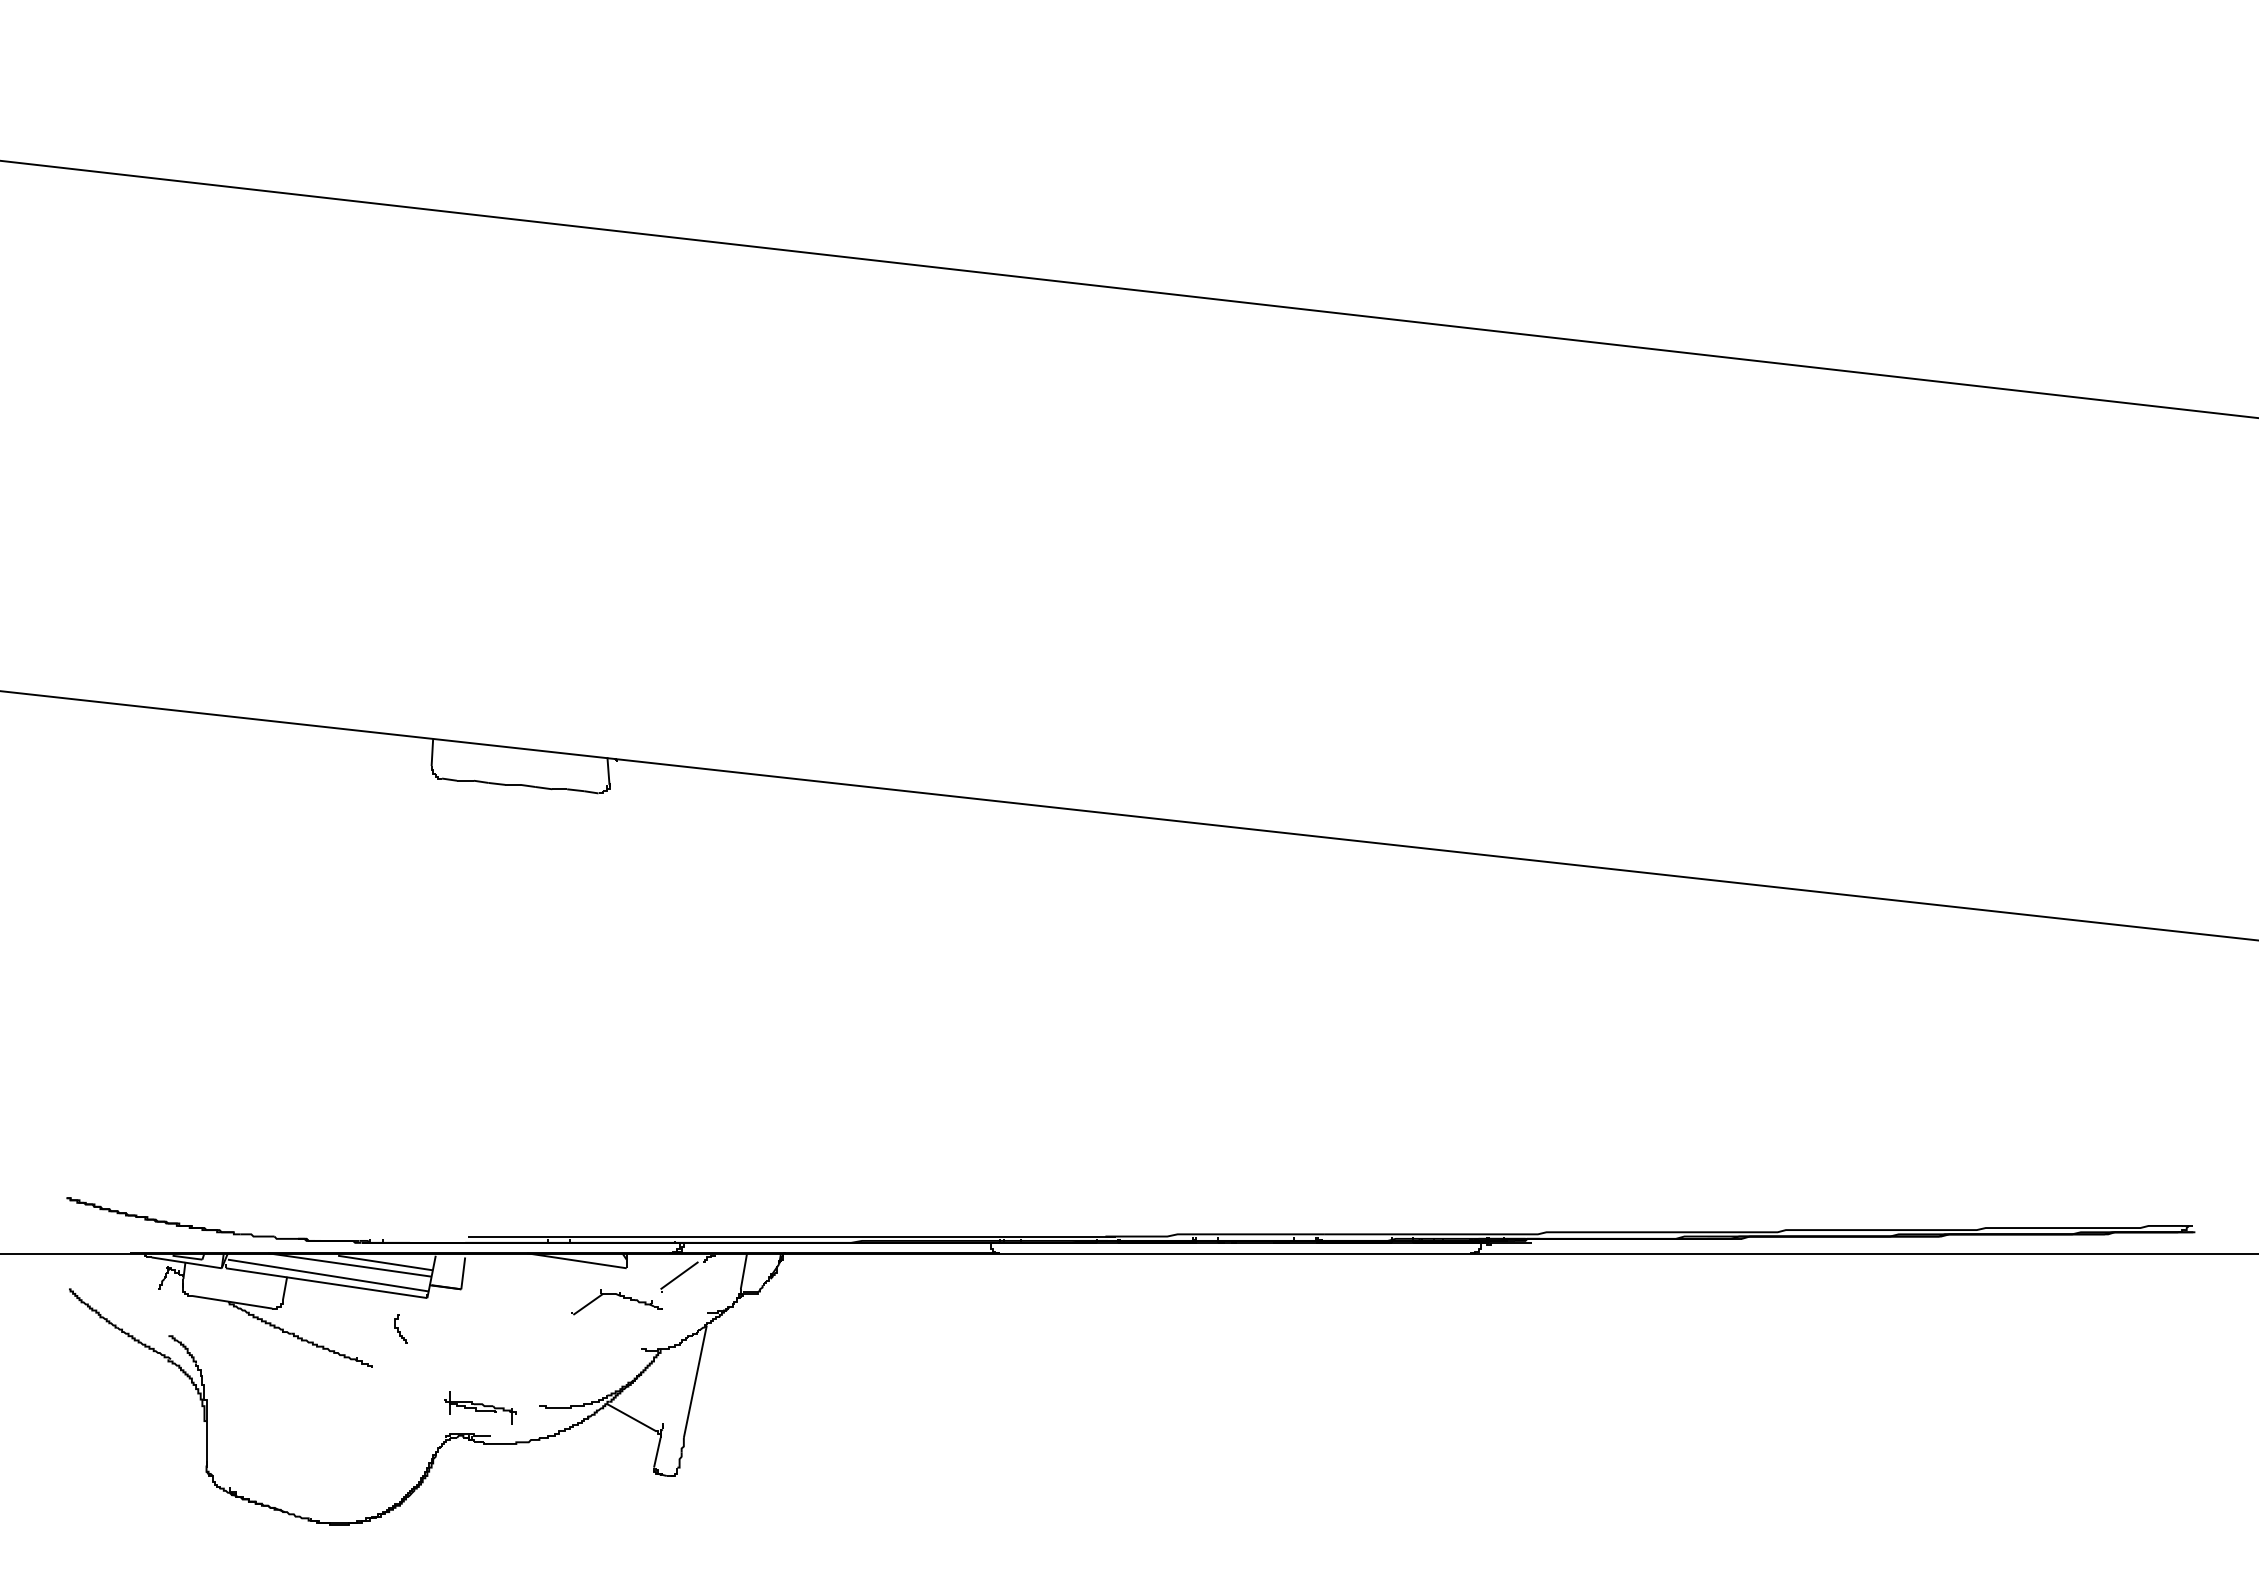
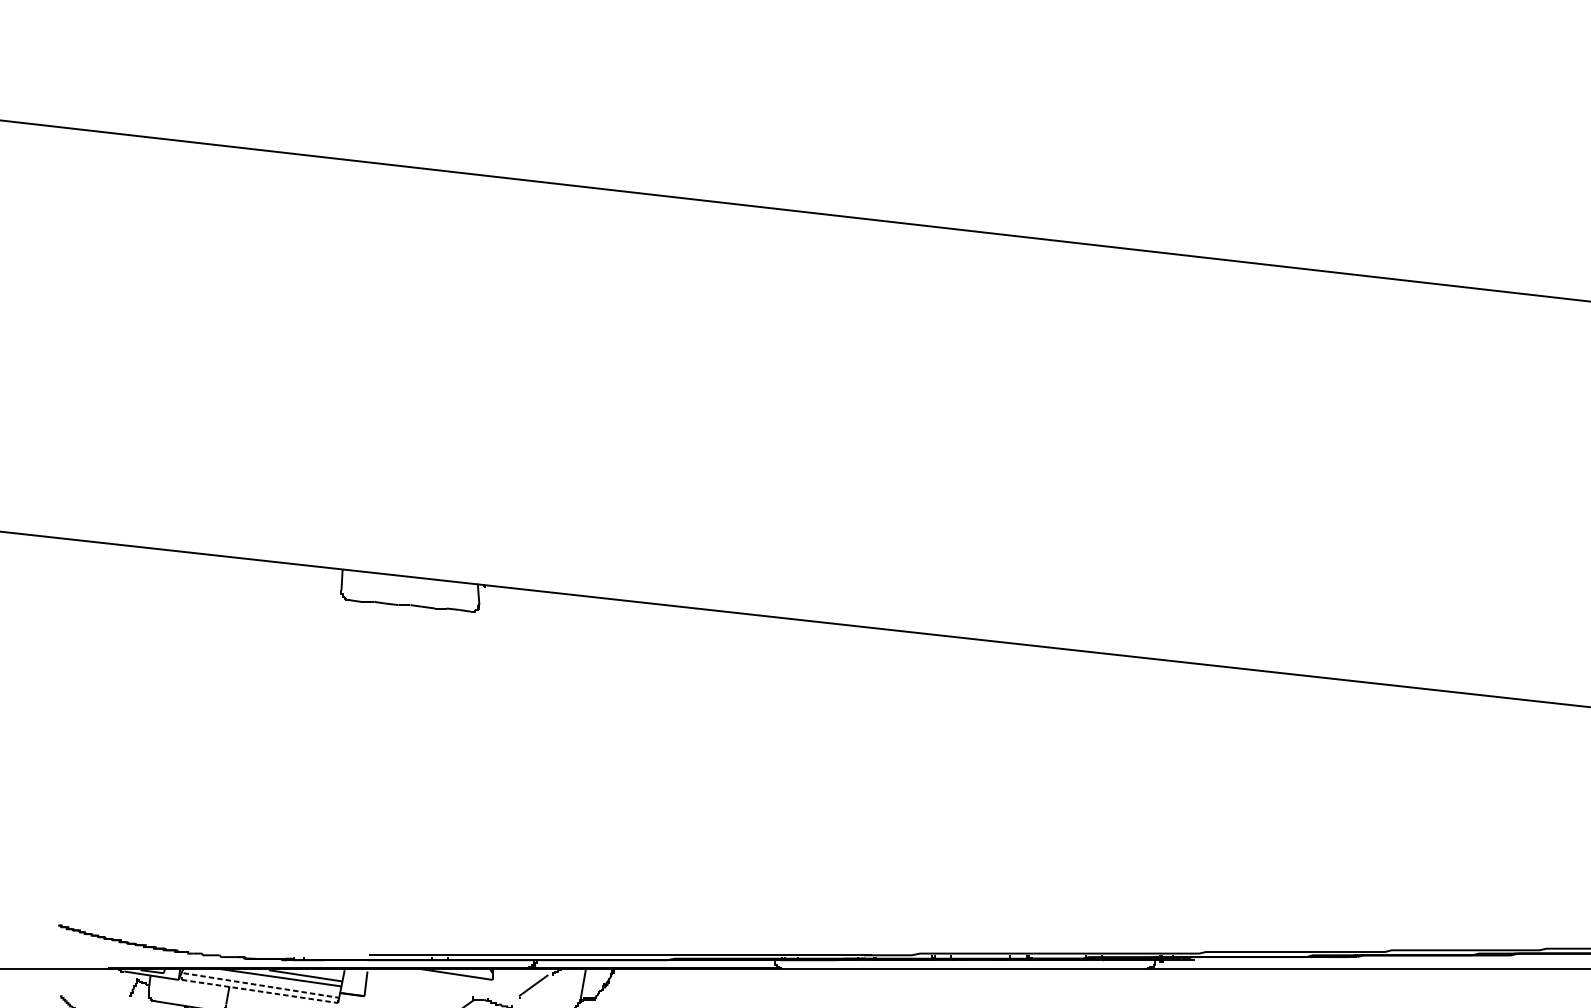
line: (328, 1275) -> (261, 985), solid -> dashed
line: (326, 1283) -> (259, 991), solid -> dashed

